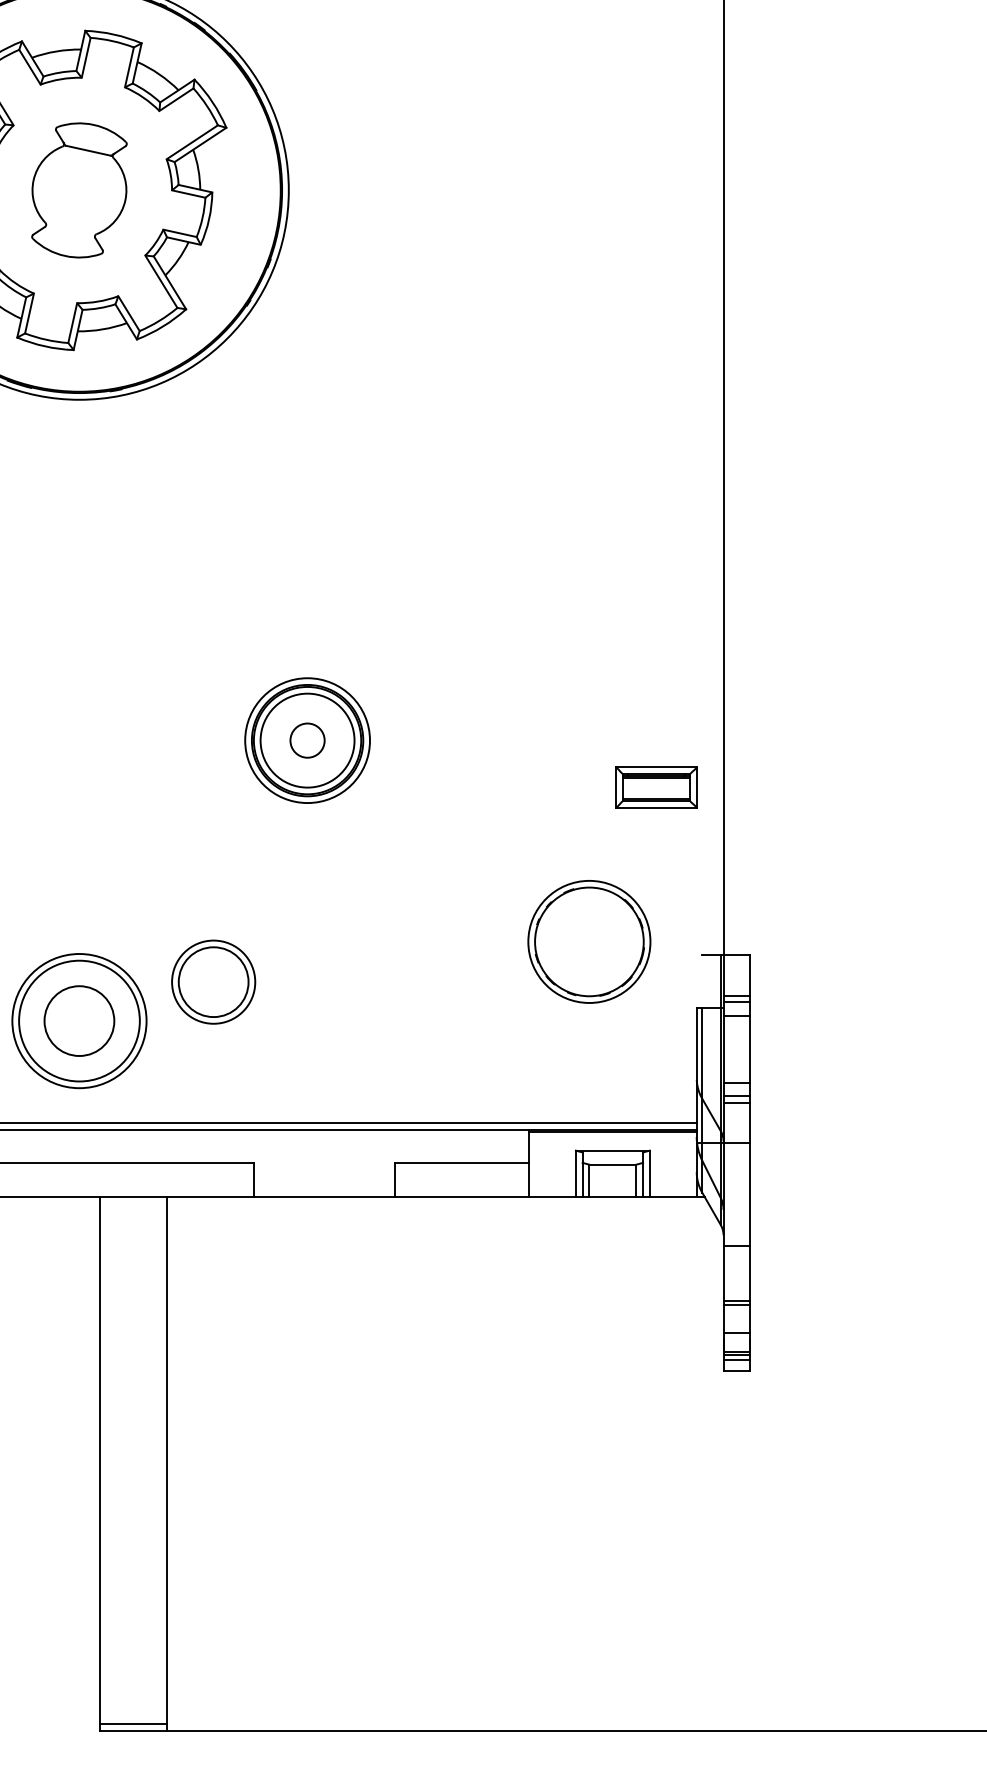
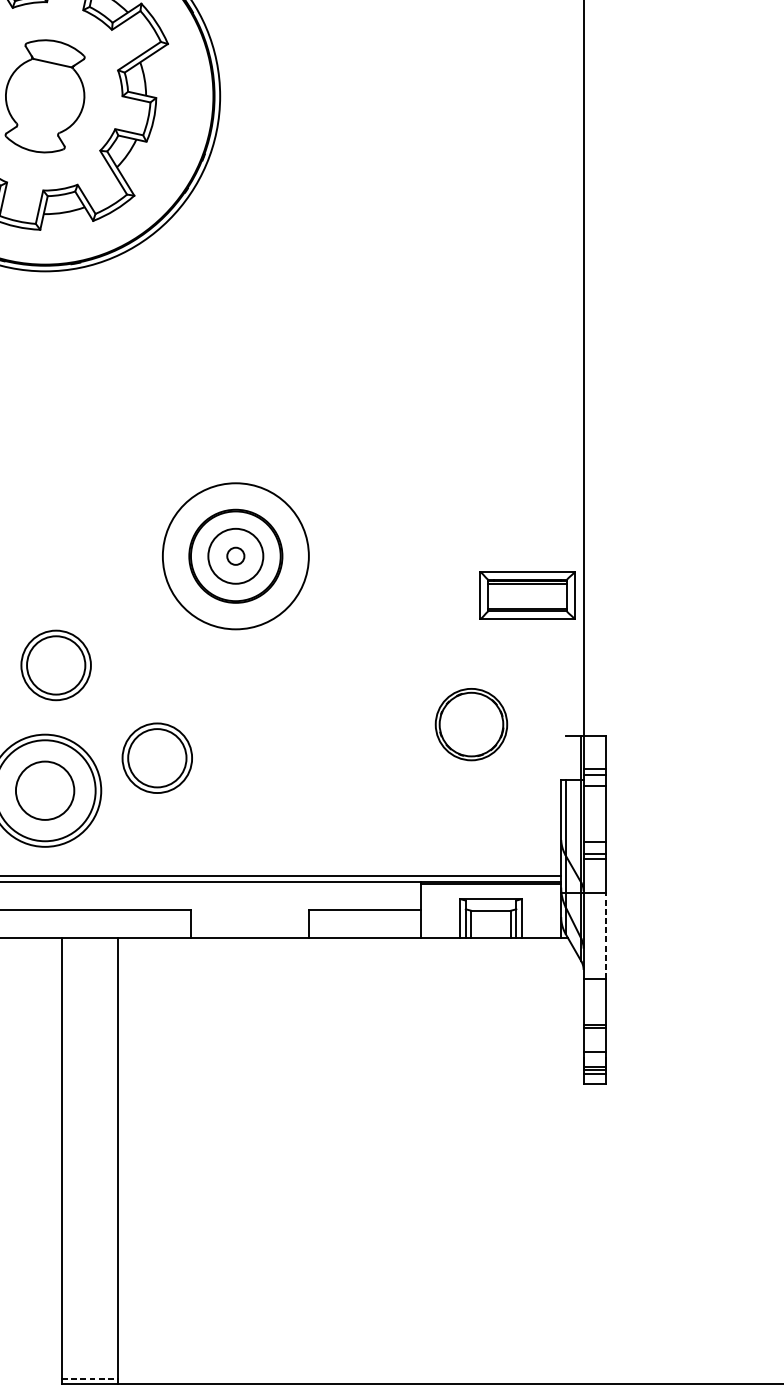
circle: (307, 740) -> (235, 556), size x0.6
circle: (307, 740) -> (235, 556), size x0.7
circle: (307, 740) -> (235, 556), size x1.4
part: (656, 787) -> (527, 595), size x1.4
part: (92, 870) -> (56, 664), added
part: (589, 941) -> (471, 724), size x0.7
line: (750, 1194) -> (606, 935), solid -> dashed
line: (133, 1724) -> (90, 1378), solid -> dashed

